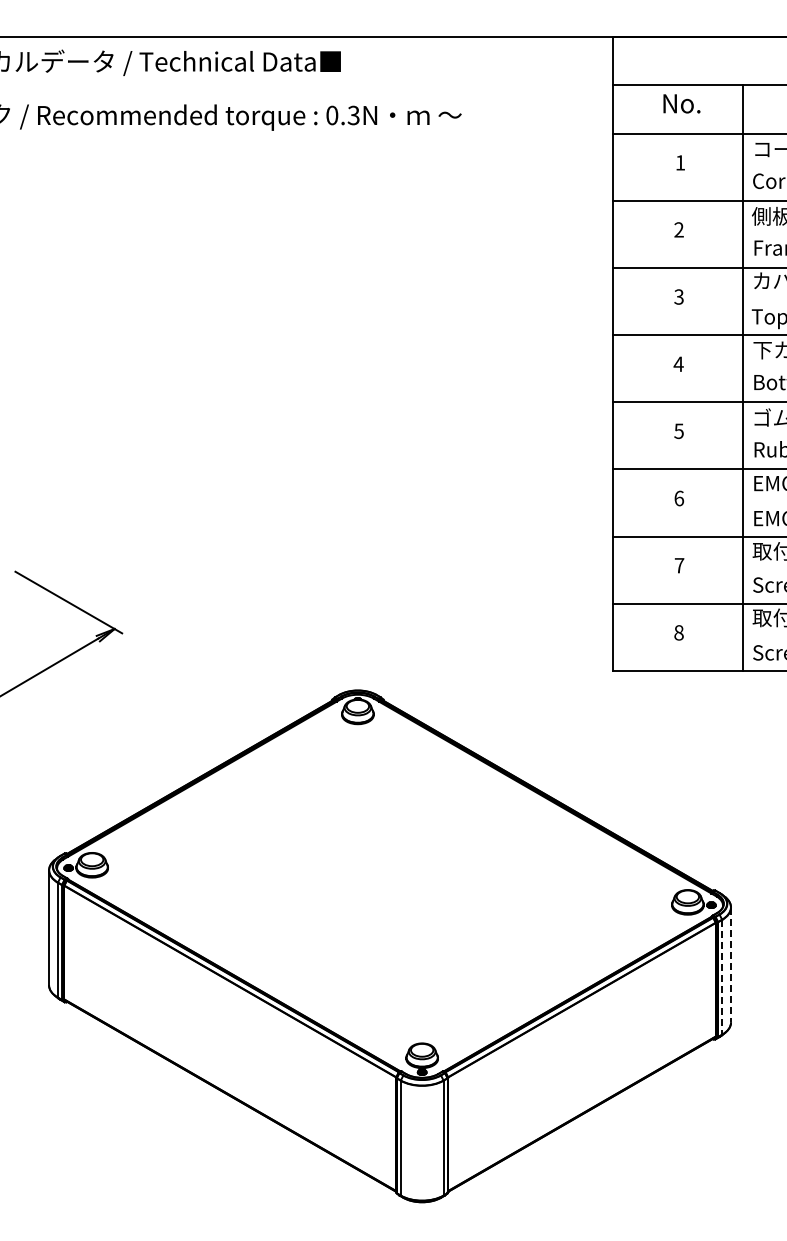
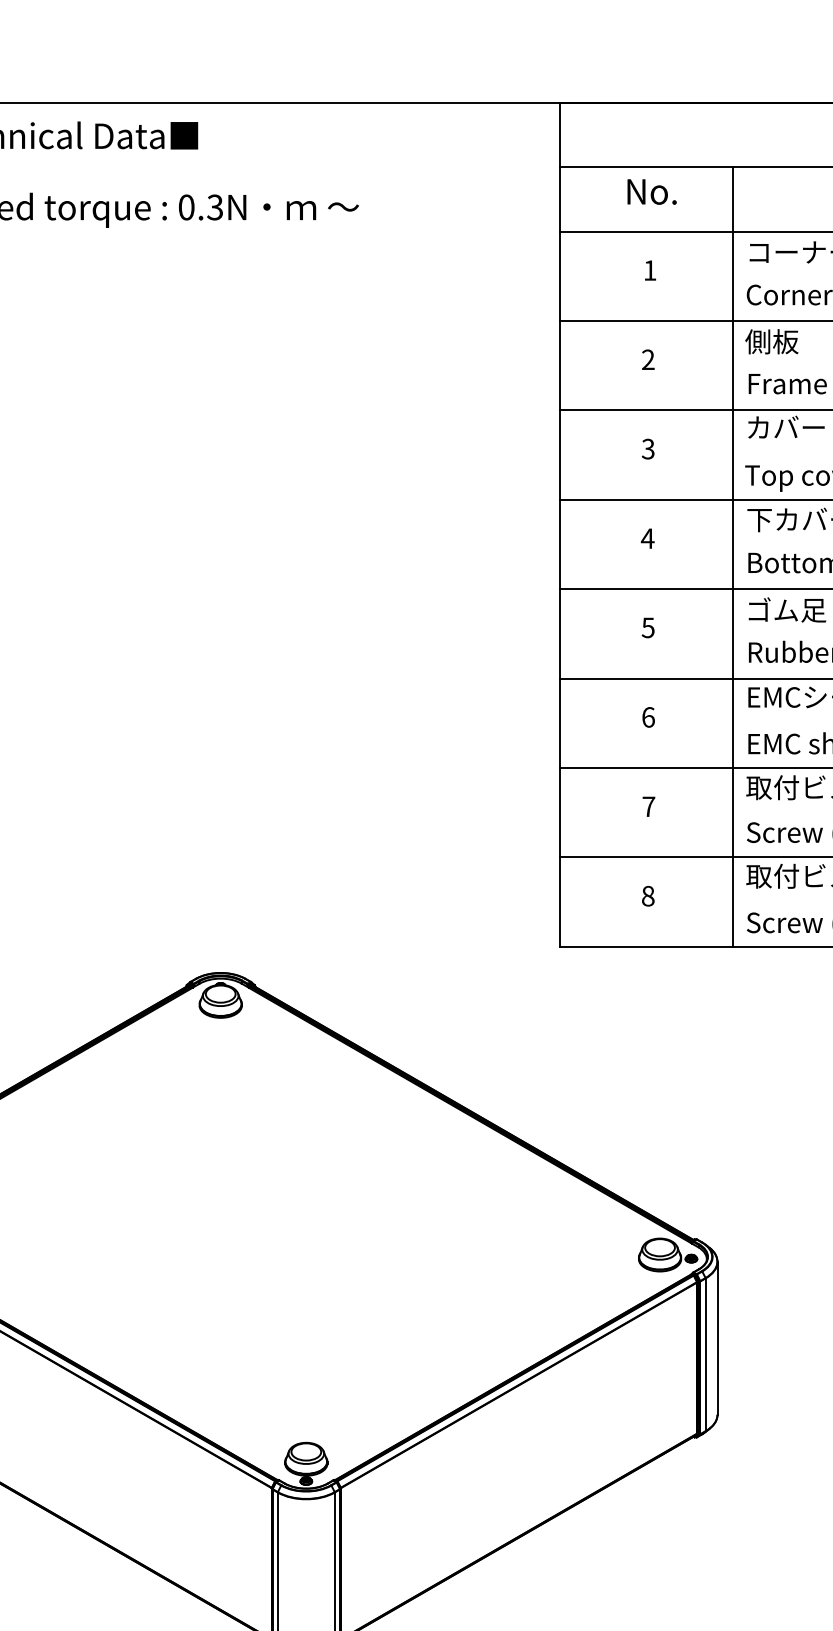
line: (731, 965) -> (718, 1339), dashed -> solid
line: (722, 977) -> (706, 1355), dashed -> solid

